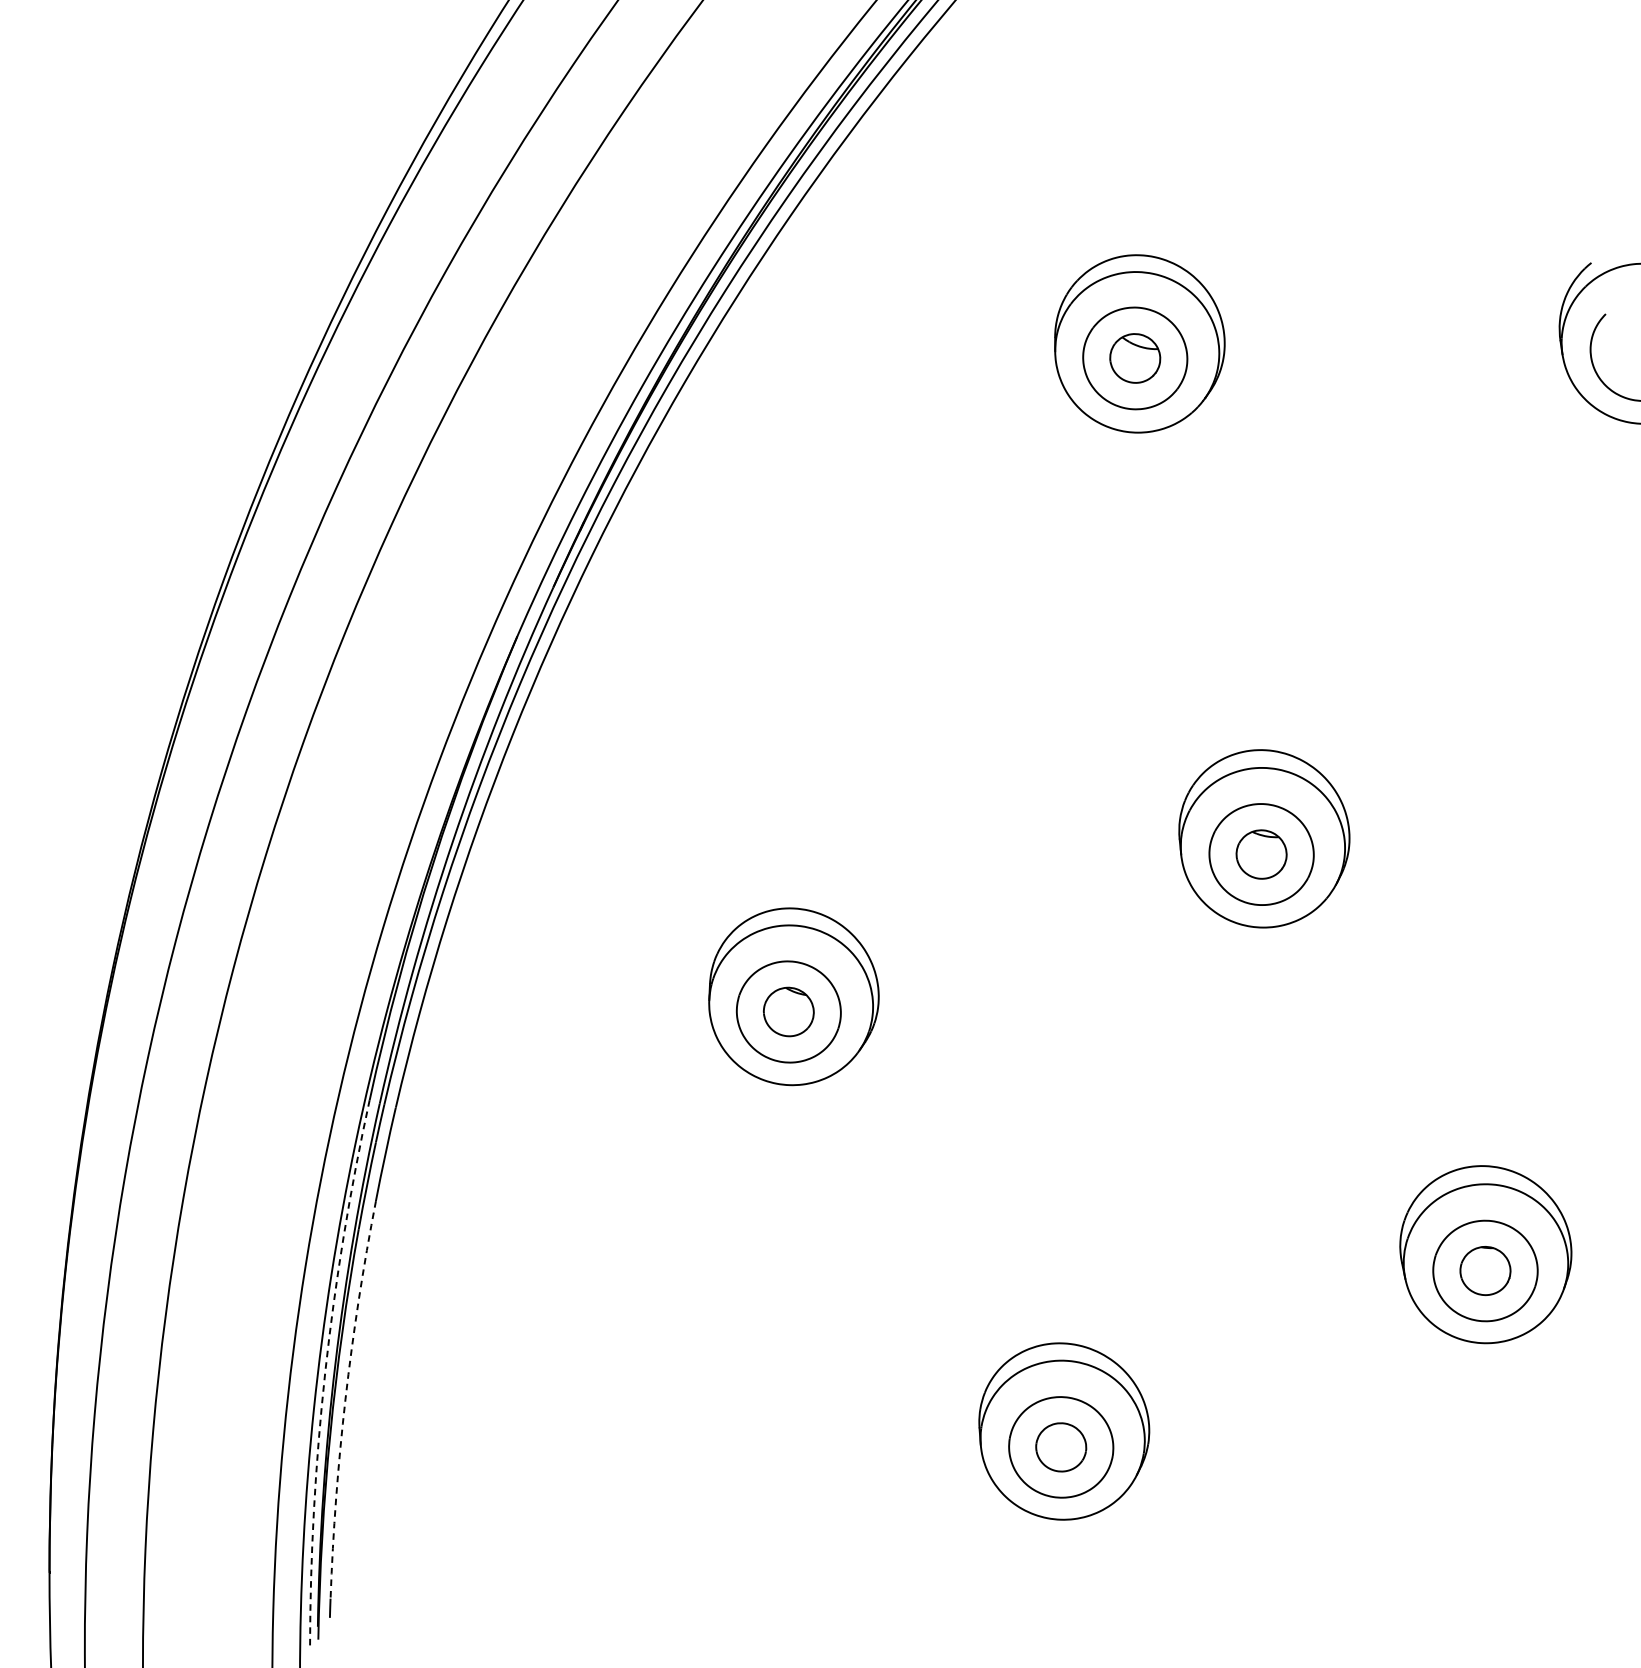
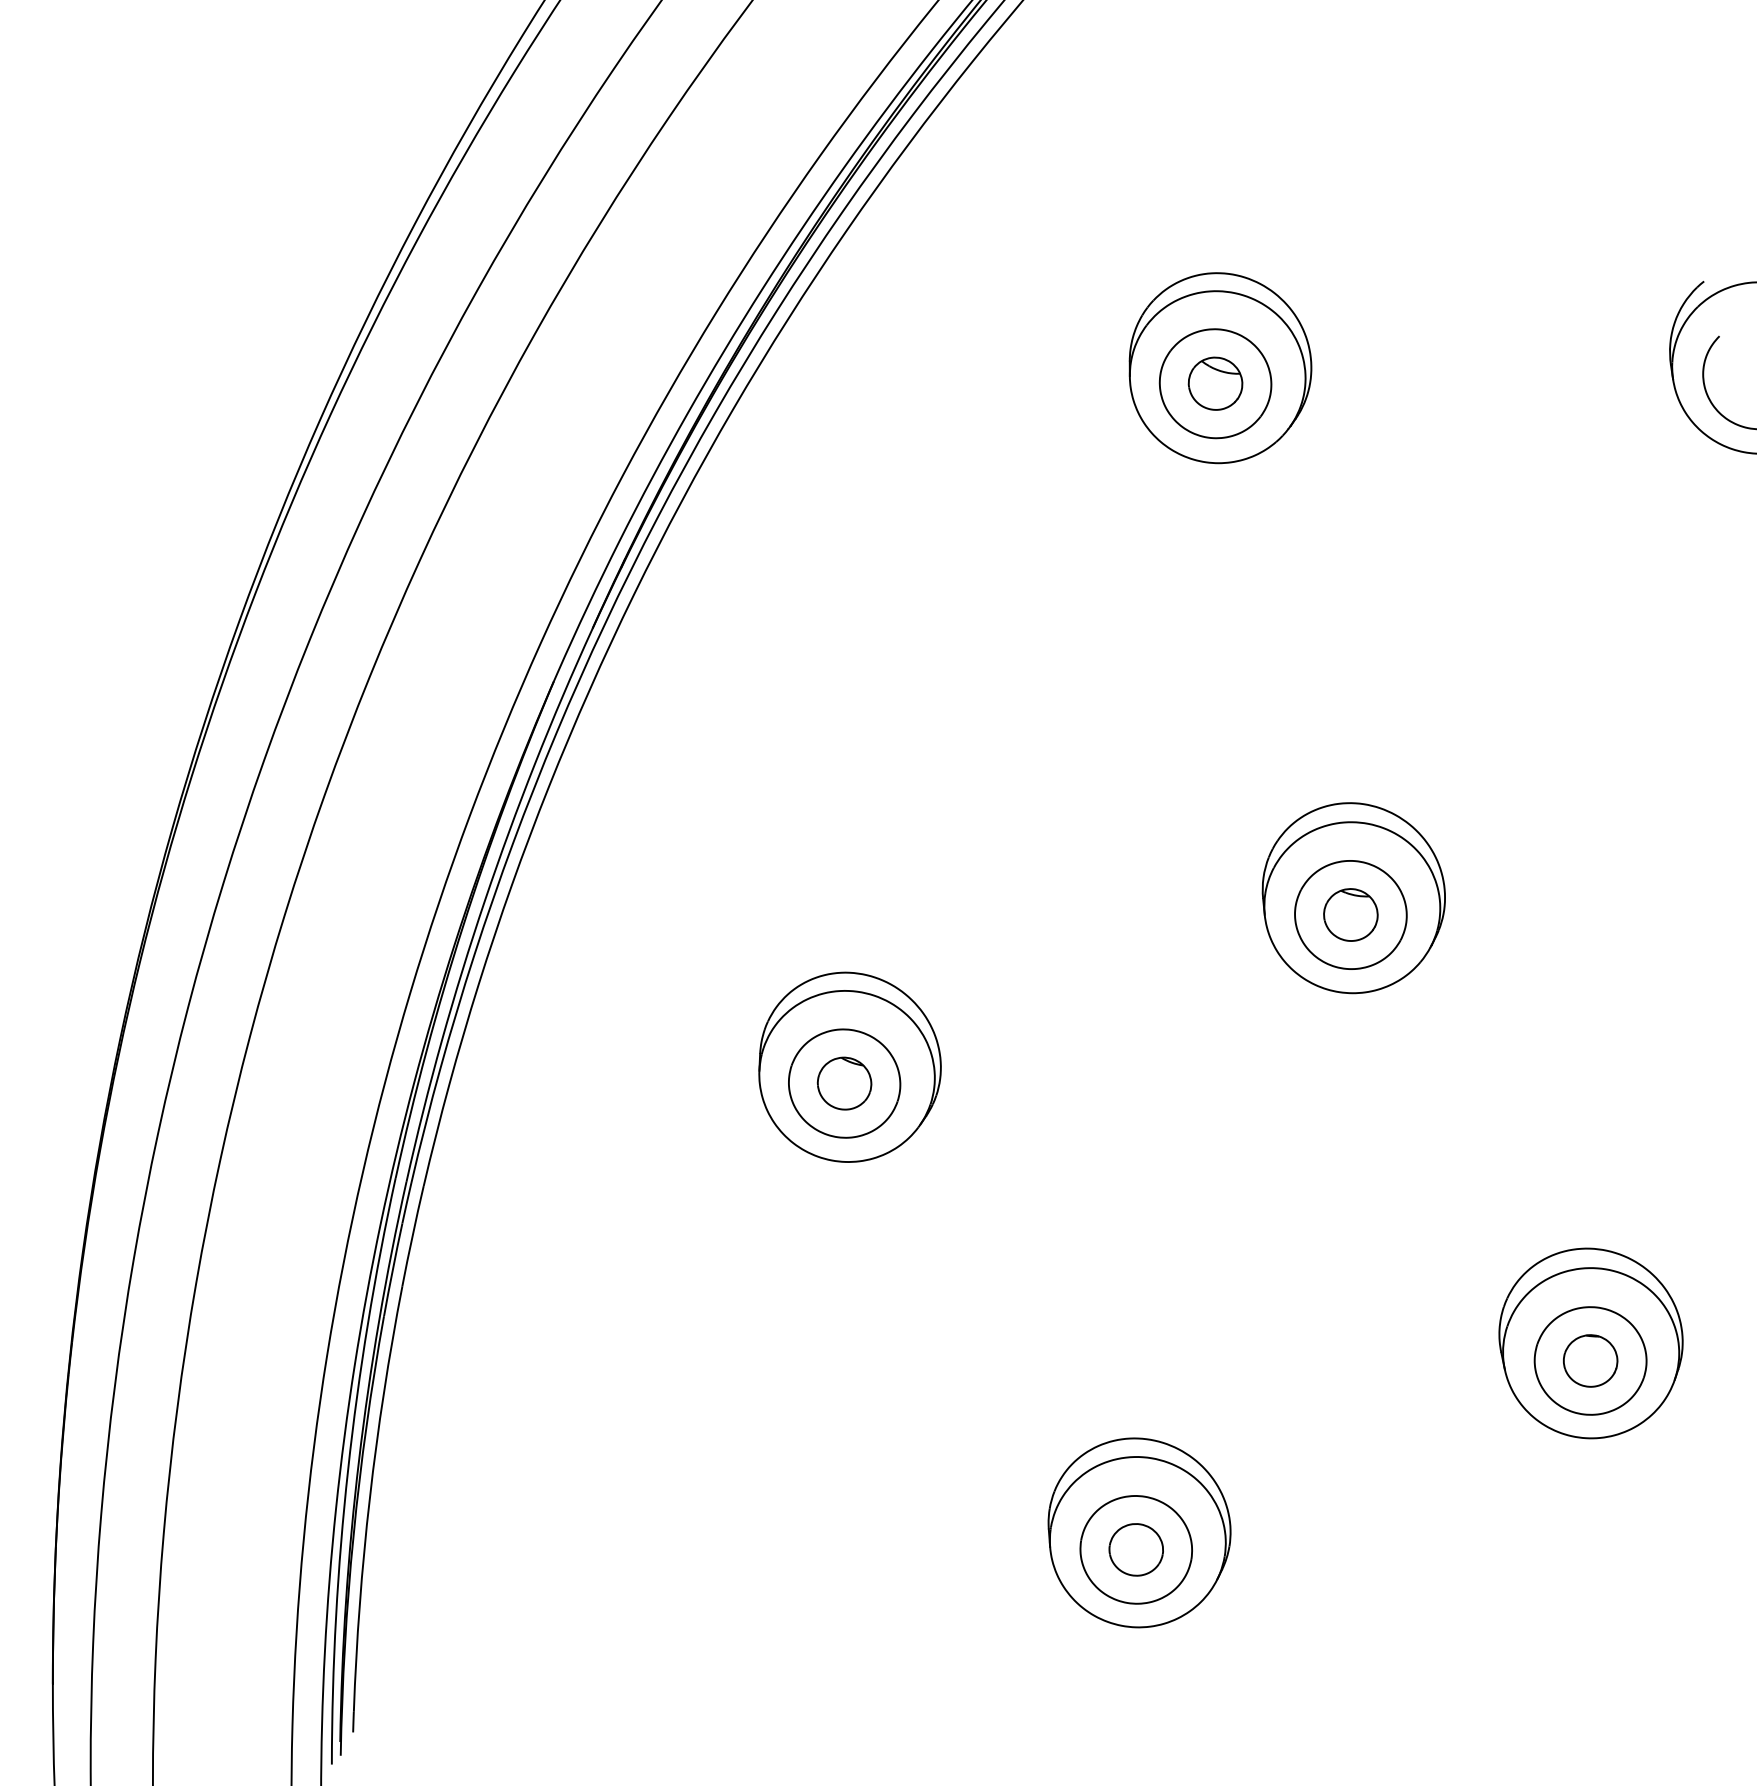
arc: (325, 1372) -> (348, 1469), dashed -> solid
arc: (345, 1399) -> (369, 1498), dashed -> solid

